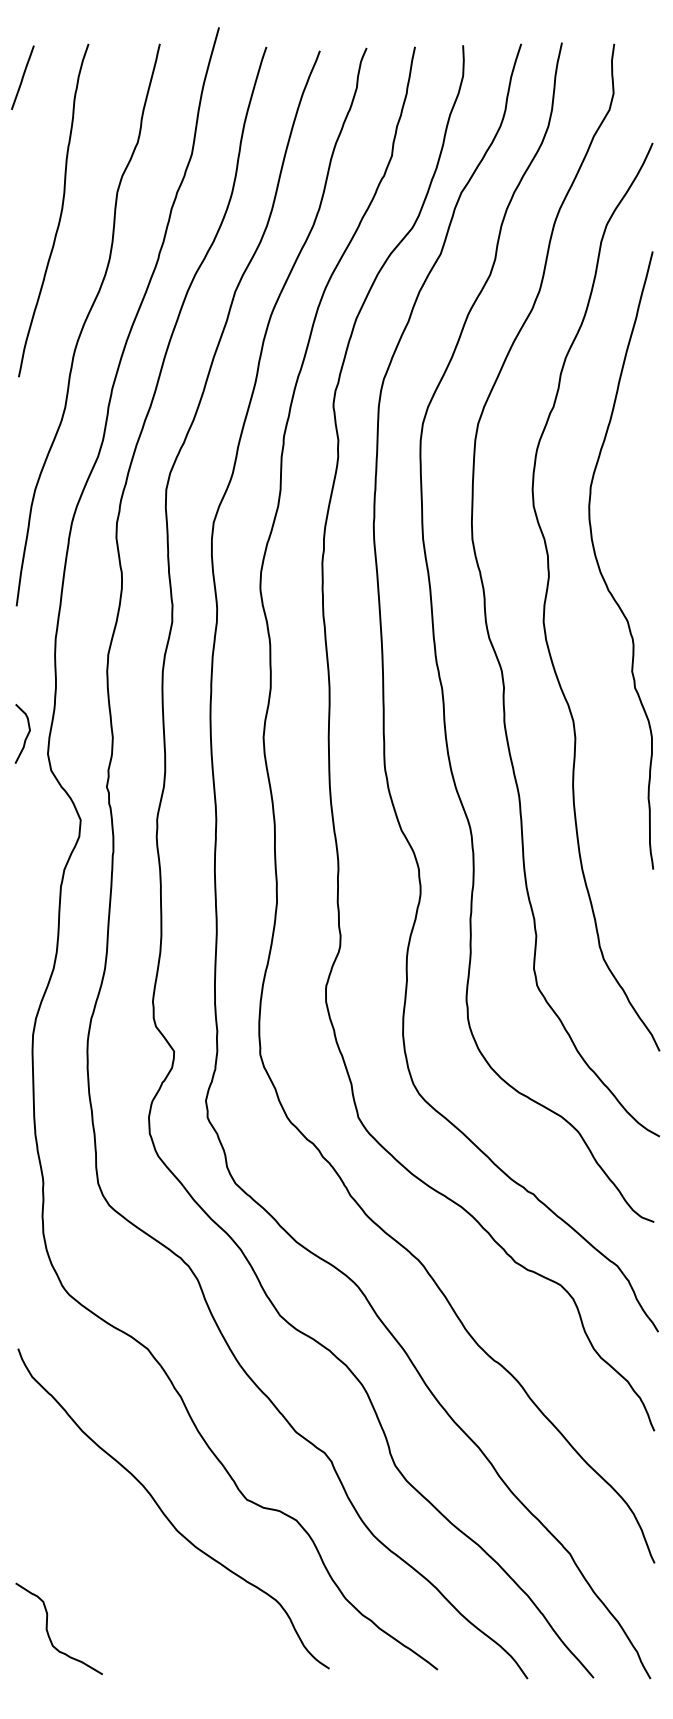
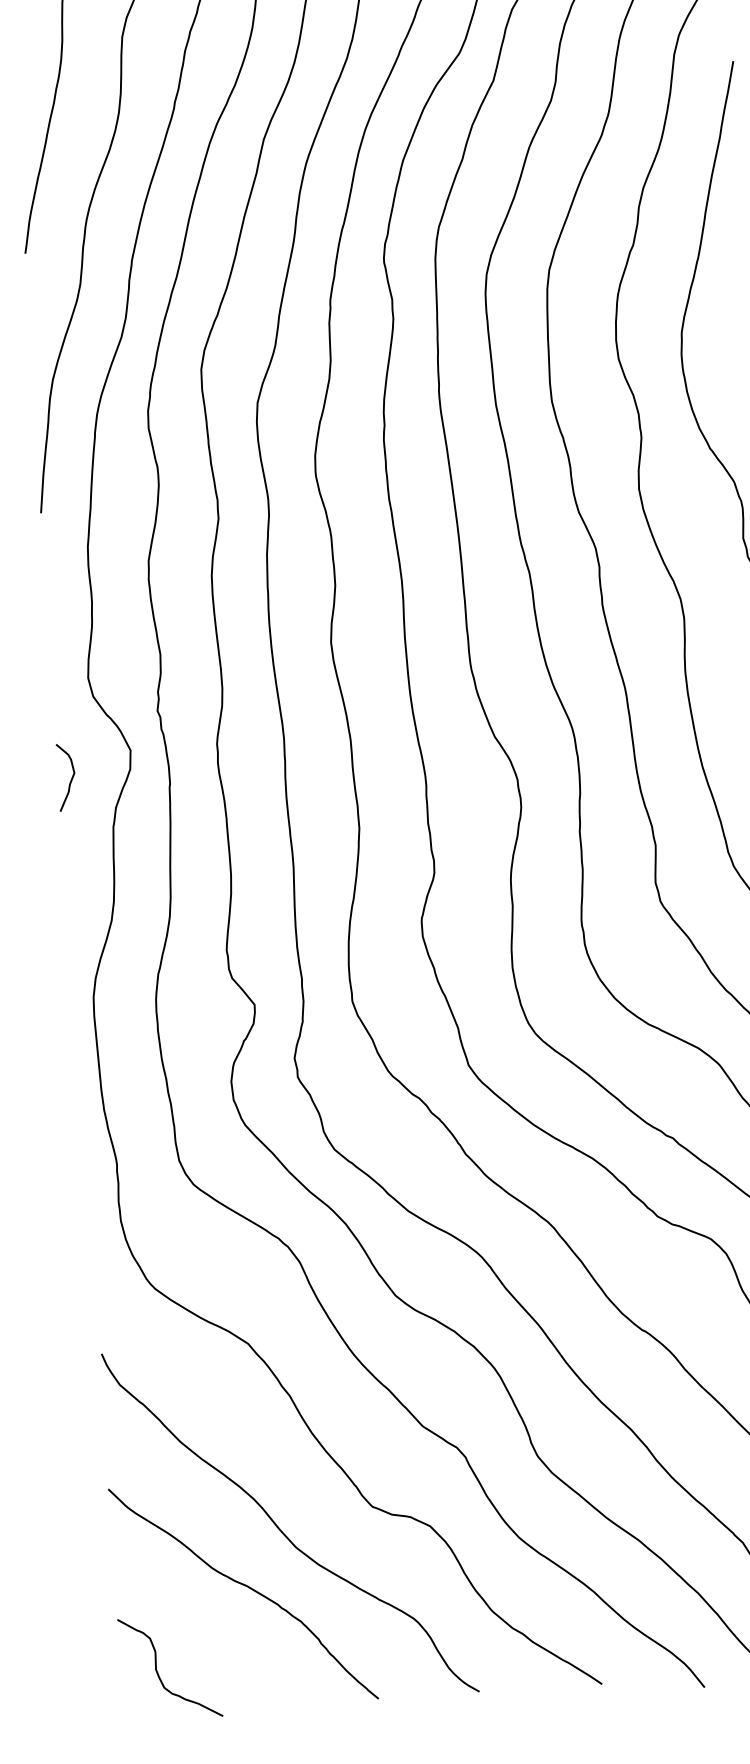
curve: (26, 735) -> (70, 778), moved
curve: (130, 1562) -> (245, 1587), added

